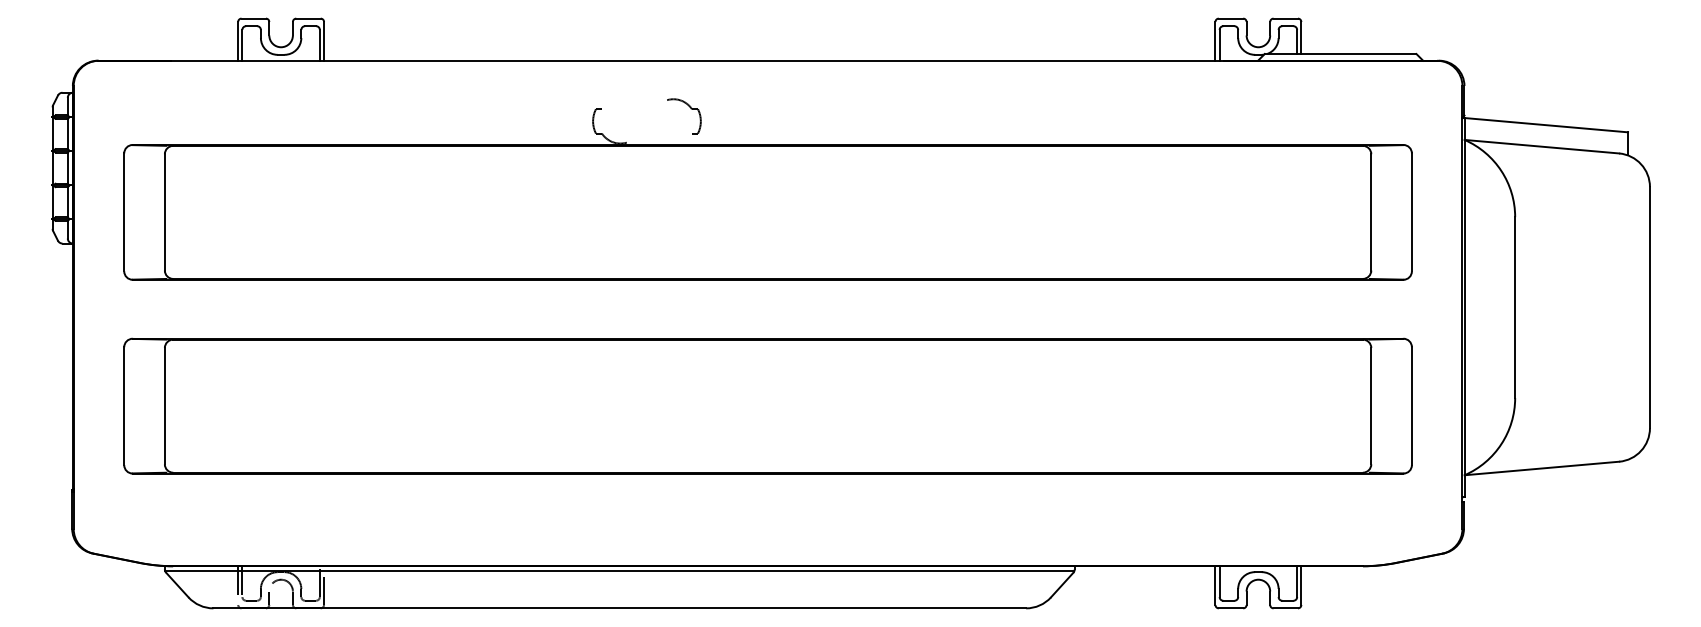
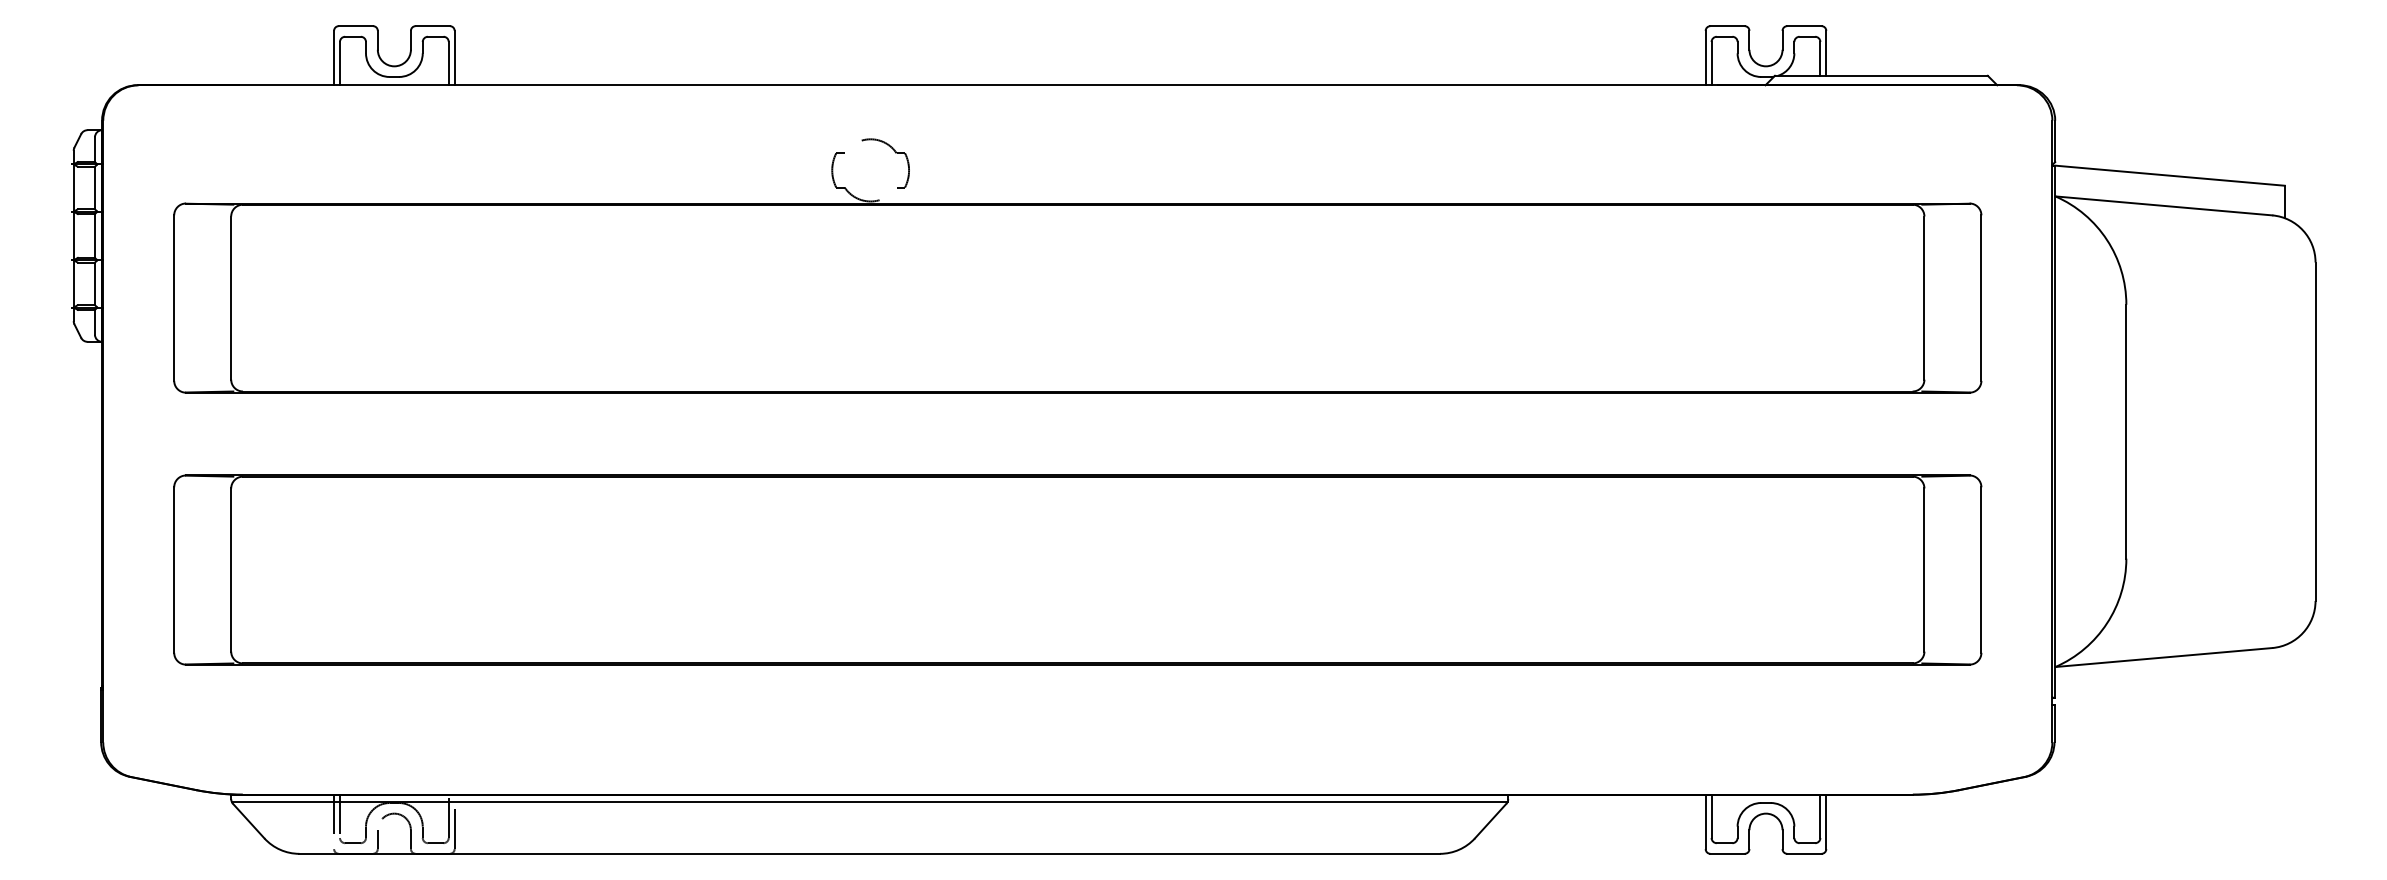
part: (691, 109) -> (895, 153), moved

